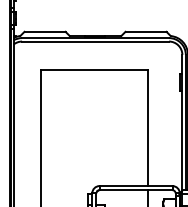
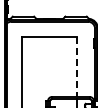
line: (148, 129) -> (77, 67), solid -> dashed

